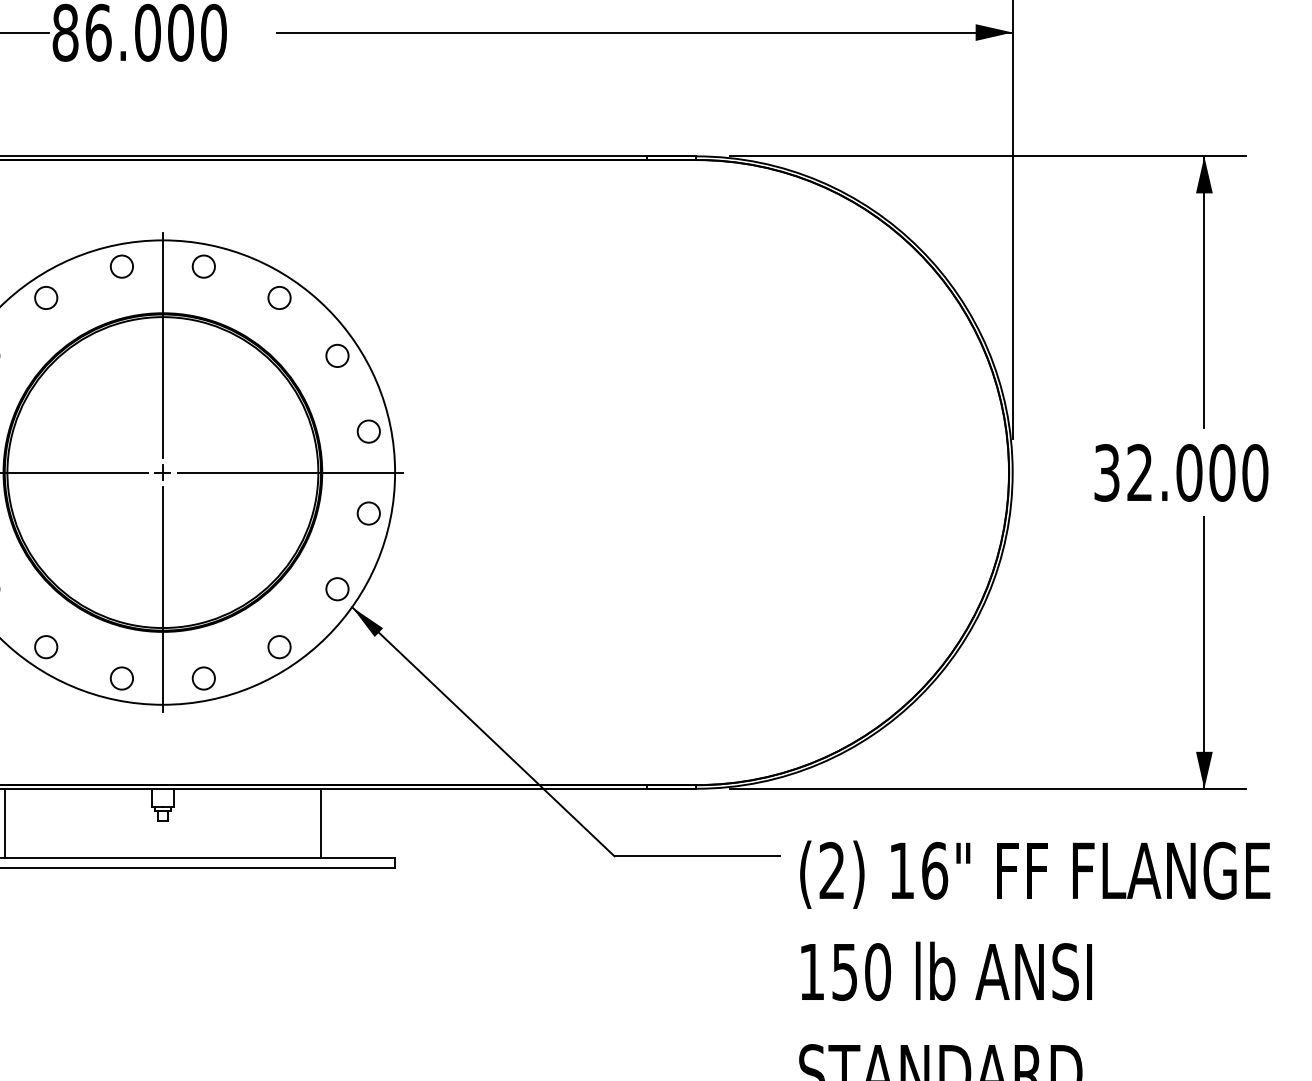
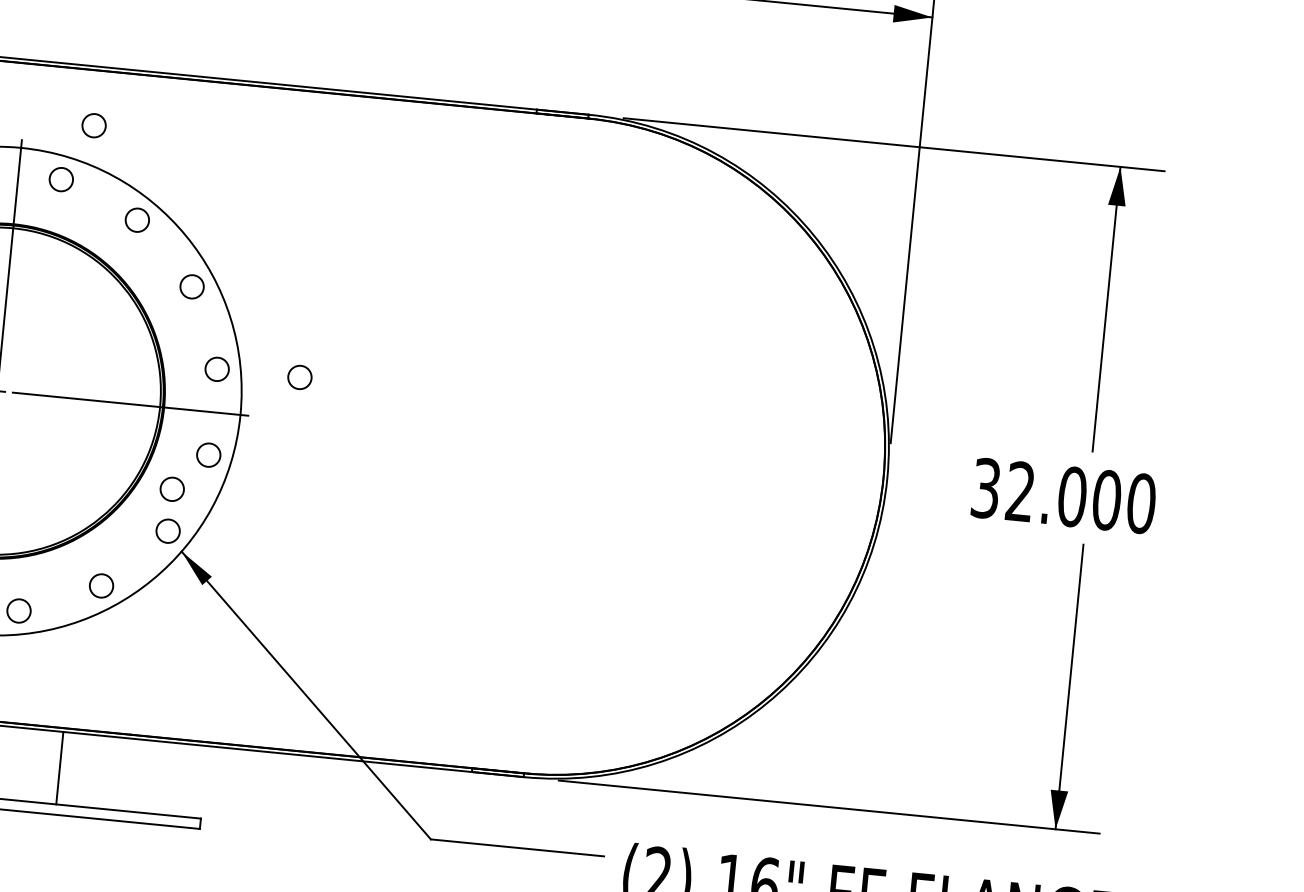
circle: (229, 212) -> (93, 125), added
circle: (447, 431) -> (299, 377), added
circle: (337, 549) -> (172, 489), added
line: (321, 822) -> (60, 767), moved

